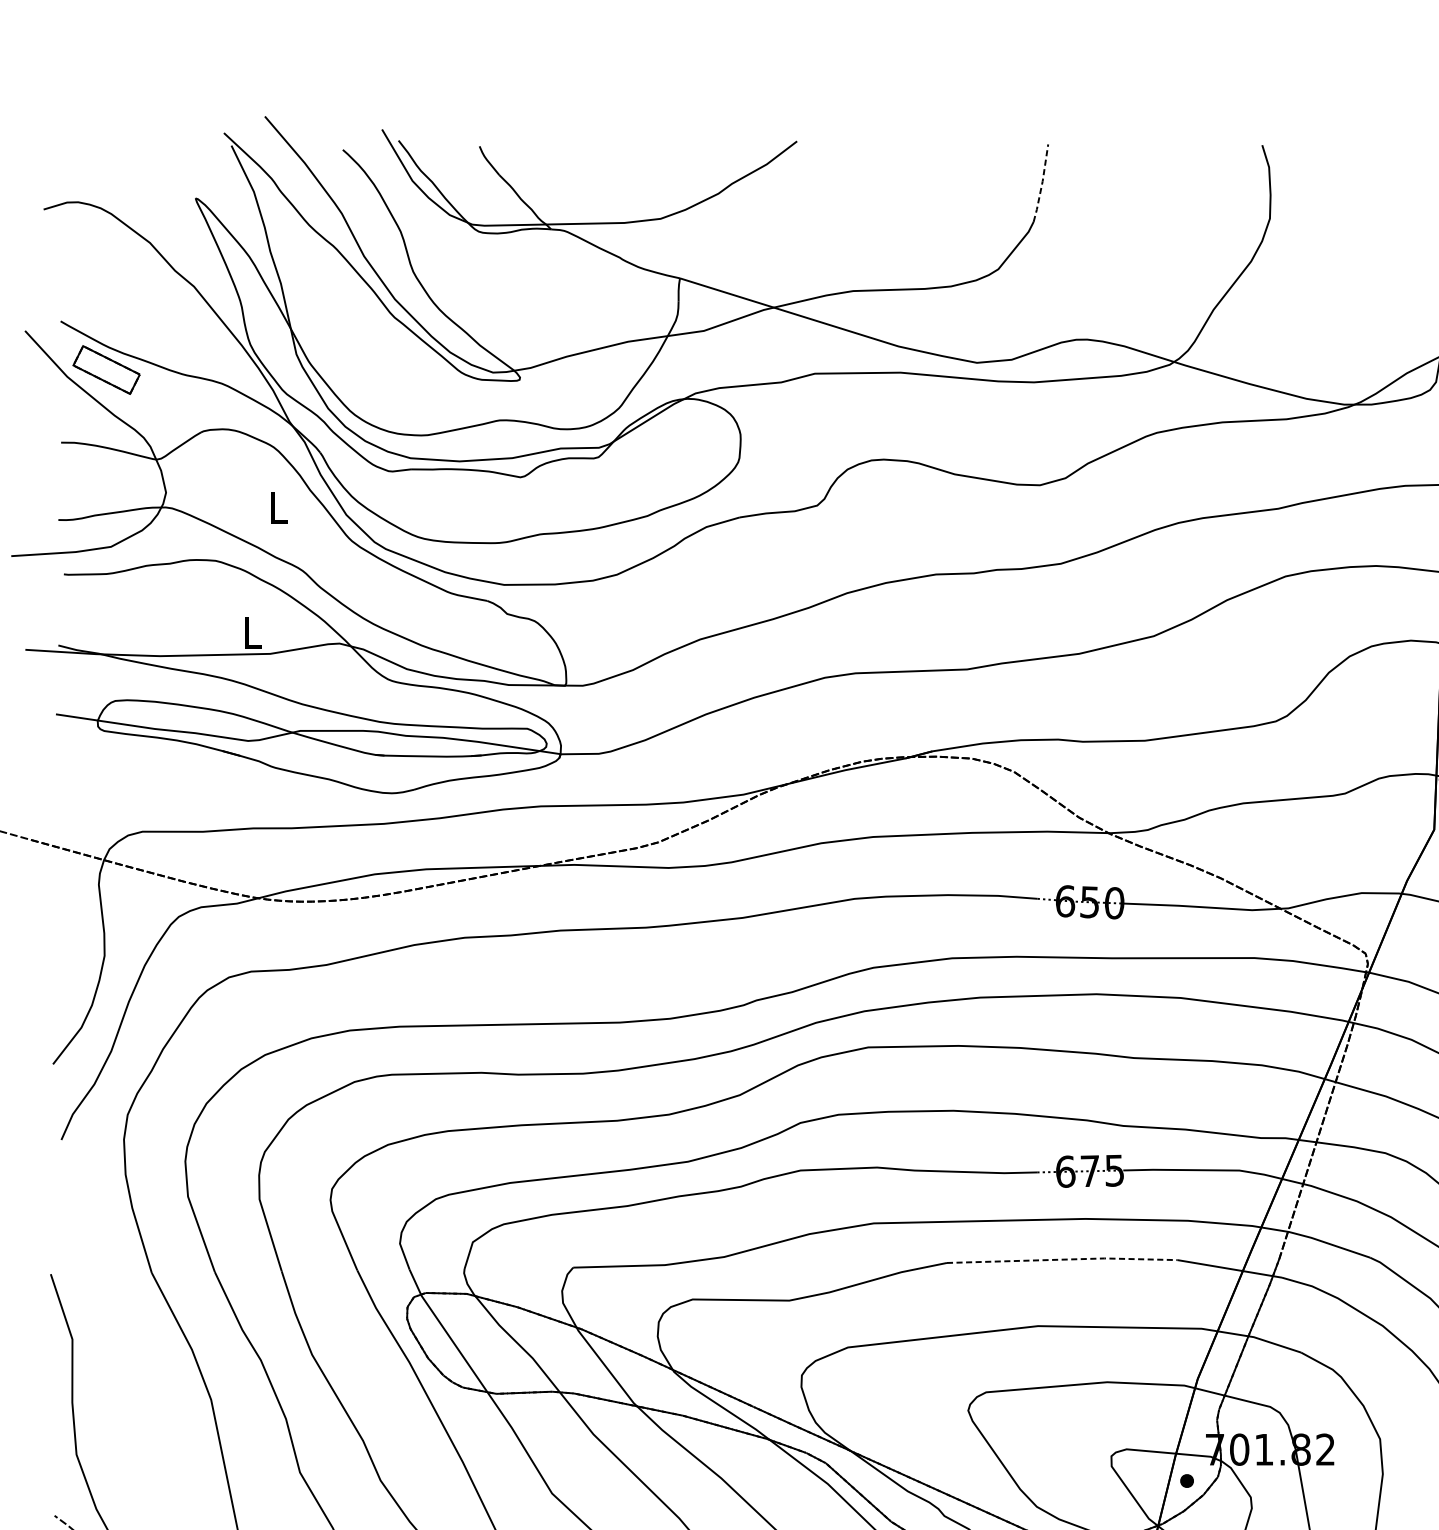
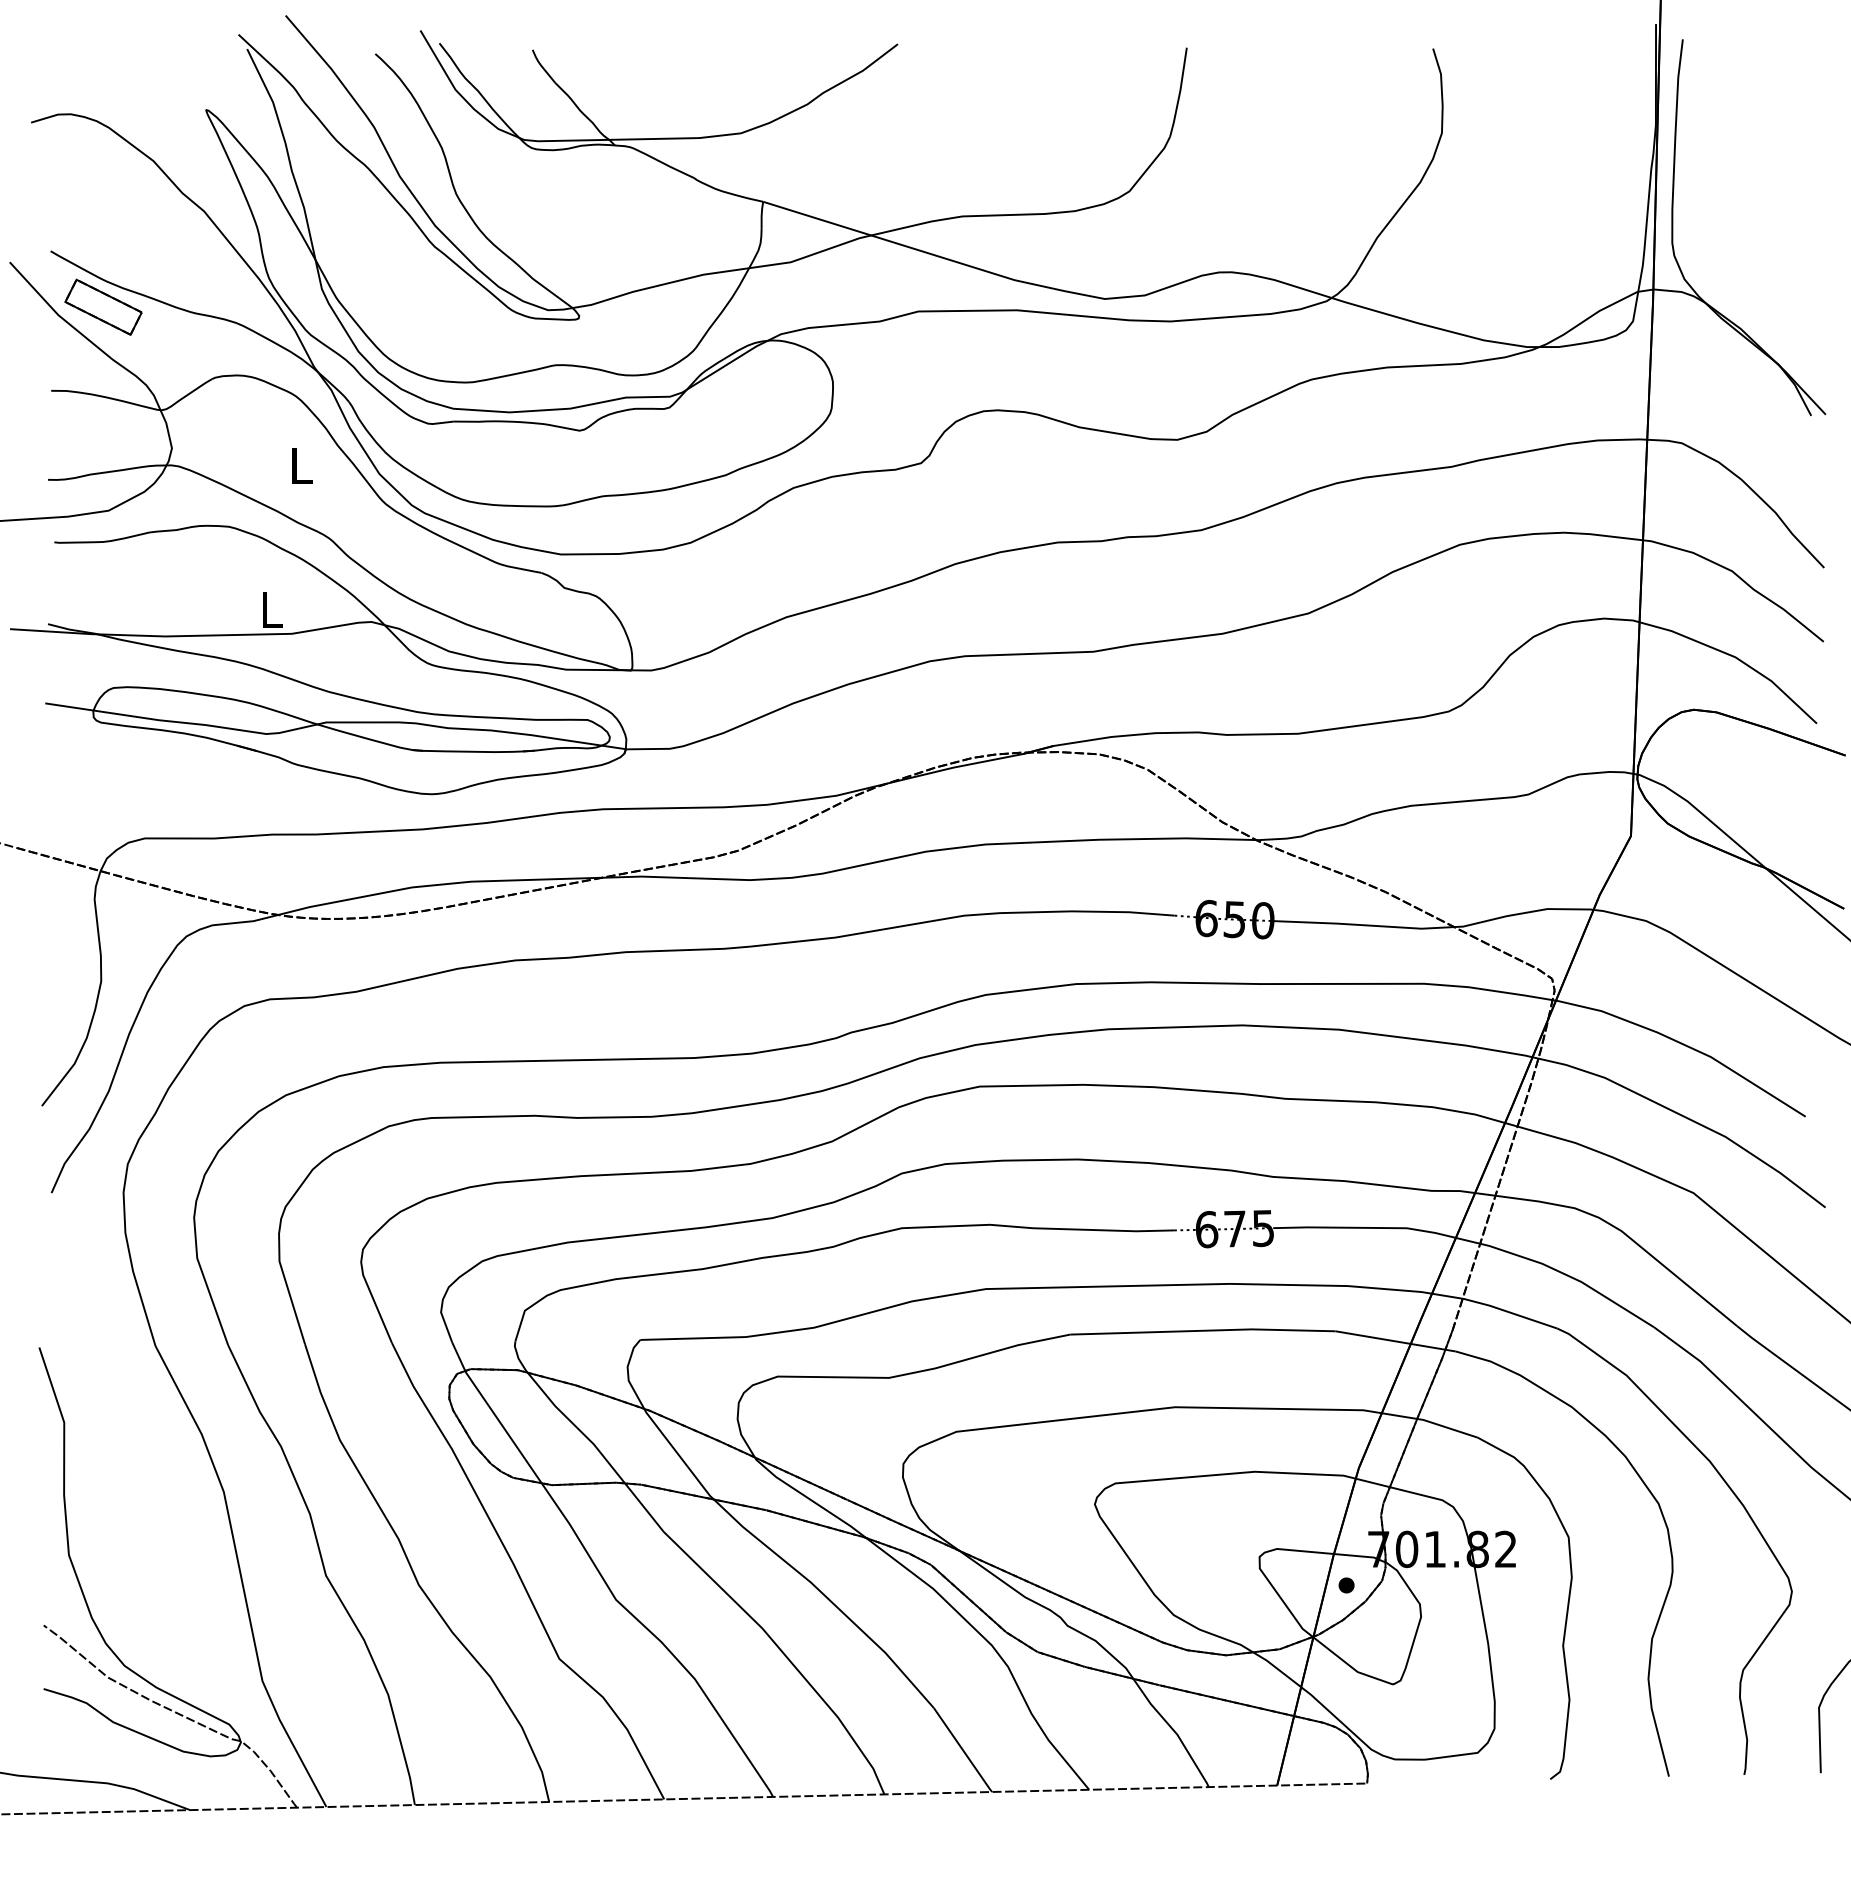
line: (1042, 183) -> (1180, 92), dashed -> solid
line: (1062, 1259) -> (1203, 1330), dashed -> solid

